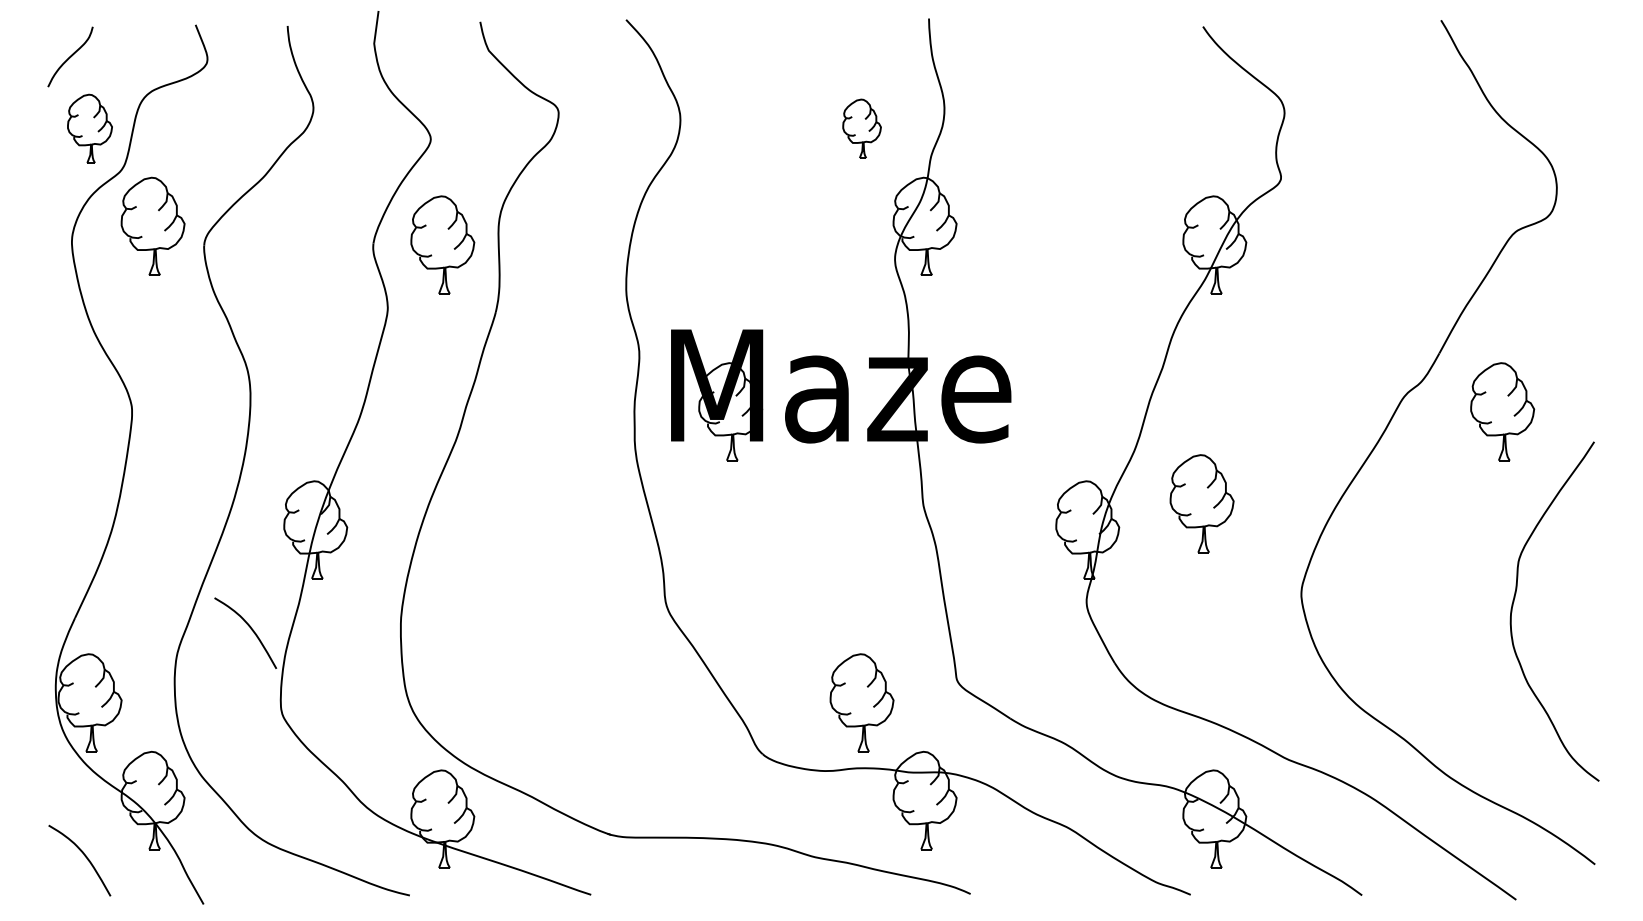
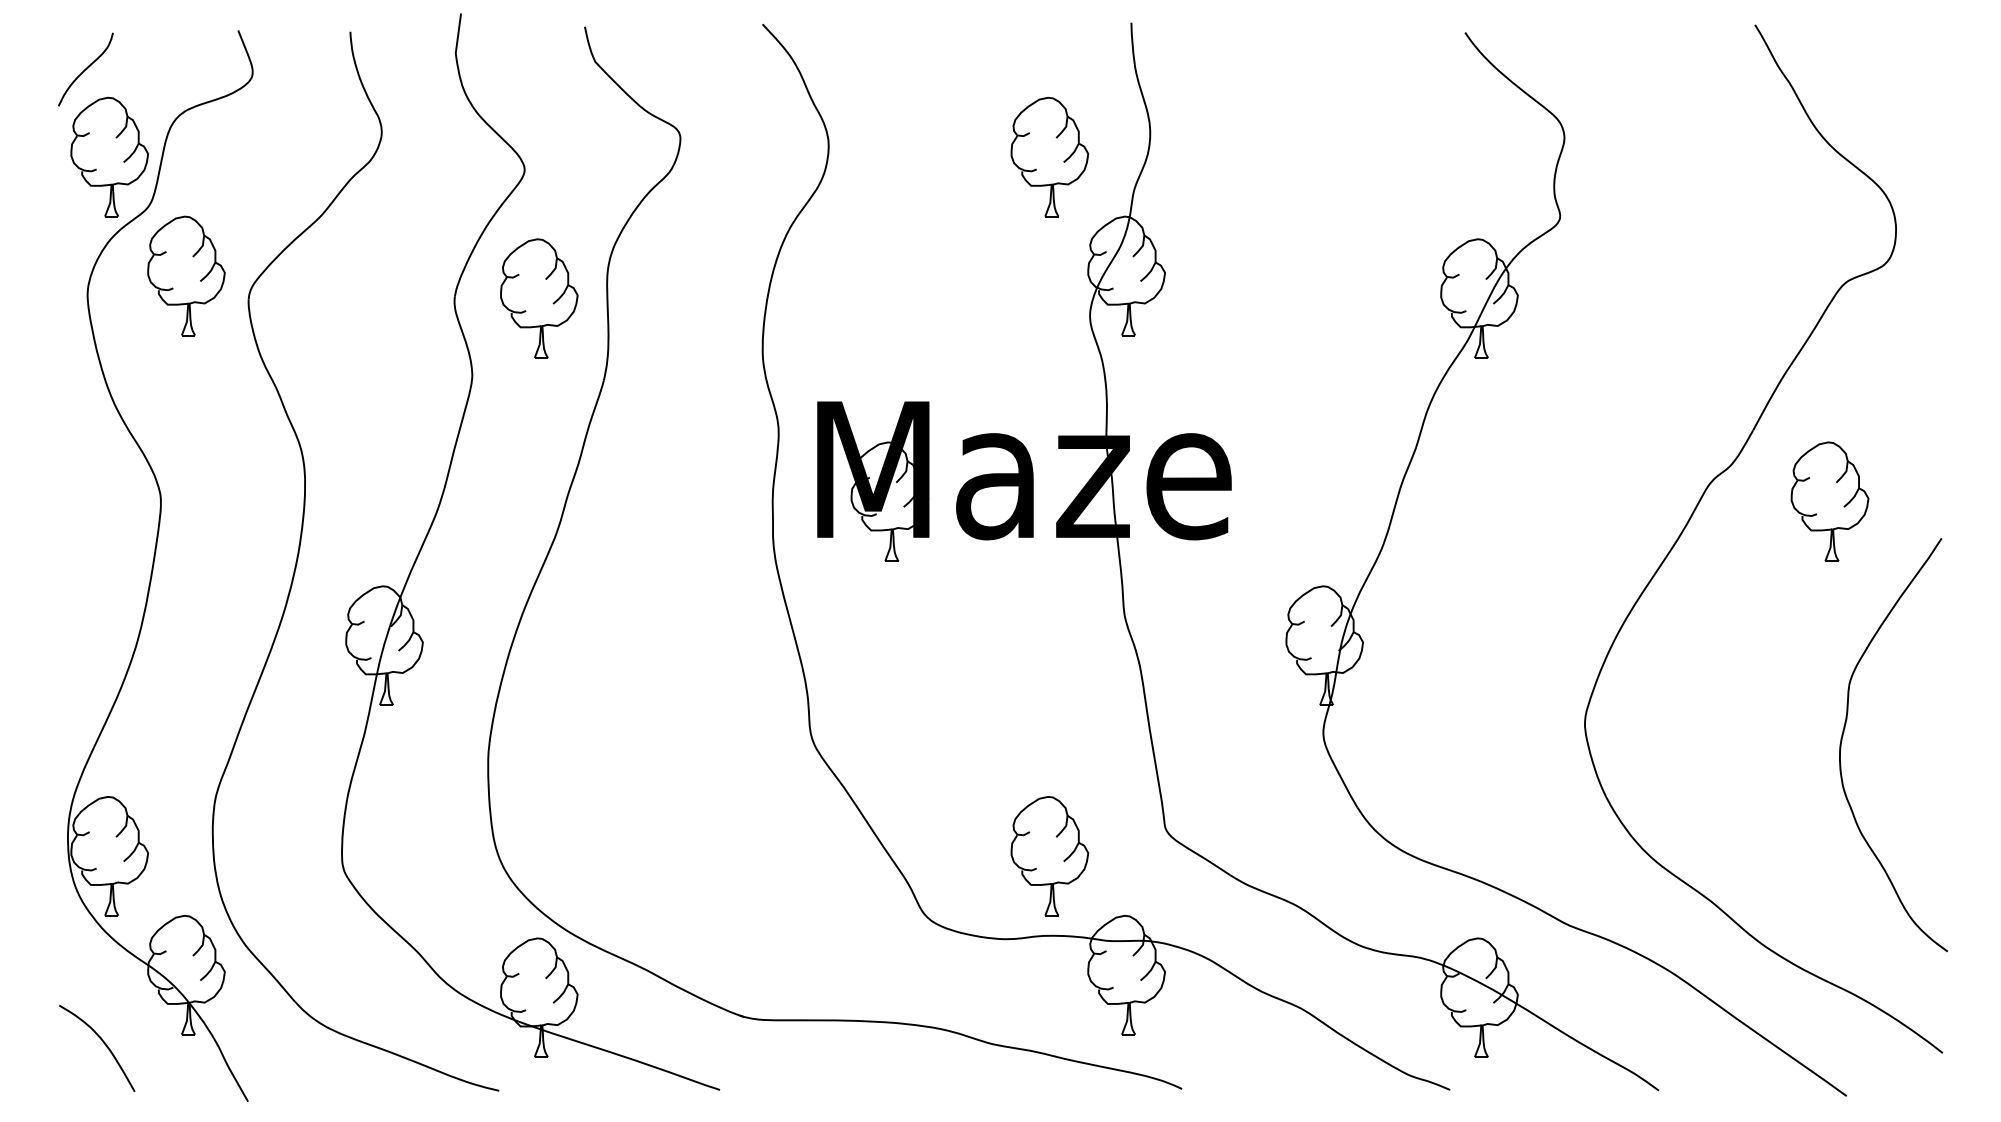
part: (89, 128) -> (109, 156), size x1.43
part: (861, 128) -> (1049, 156), size x1.67
part: (1201, 503) -> (1463, 613), removed
curve: (250, 628) -> (304, 765), removed

